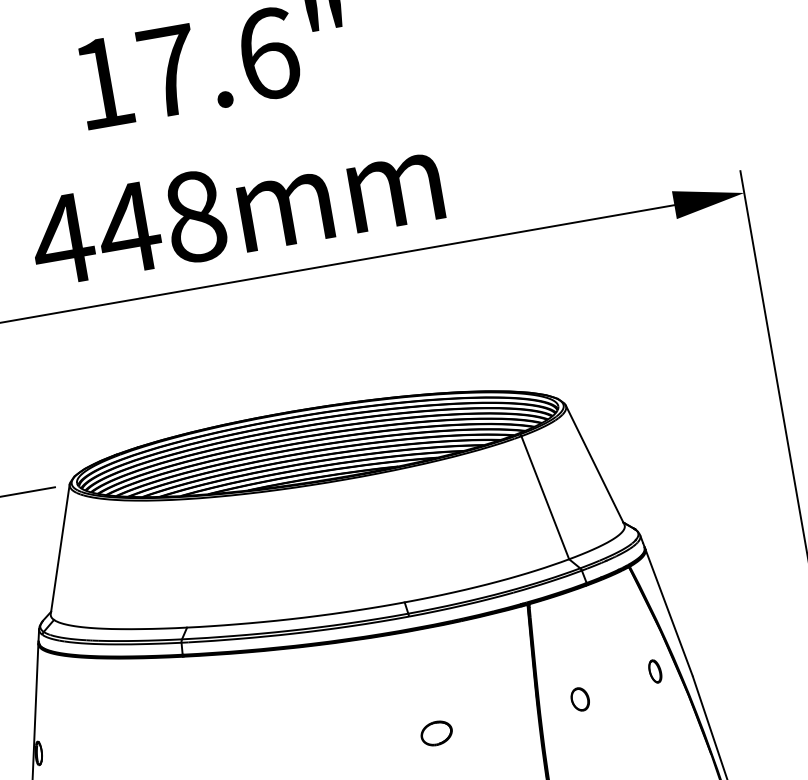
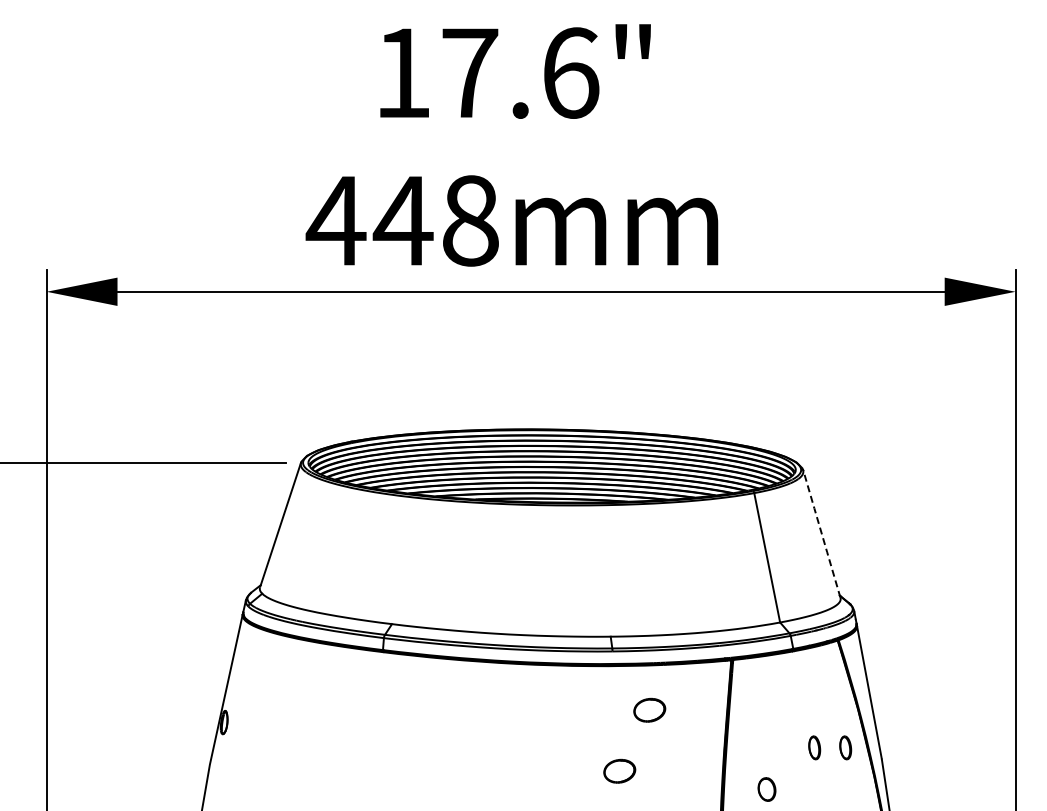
line: (594, 465) -> (821, 534), solid -> dashed
part: (455, 667) -> (649, 709), added
part: (624, 676) -> (814, 747), added
part: (579, 699) -> (766, 789), moved

